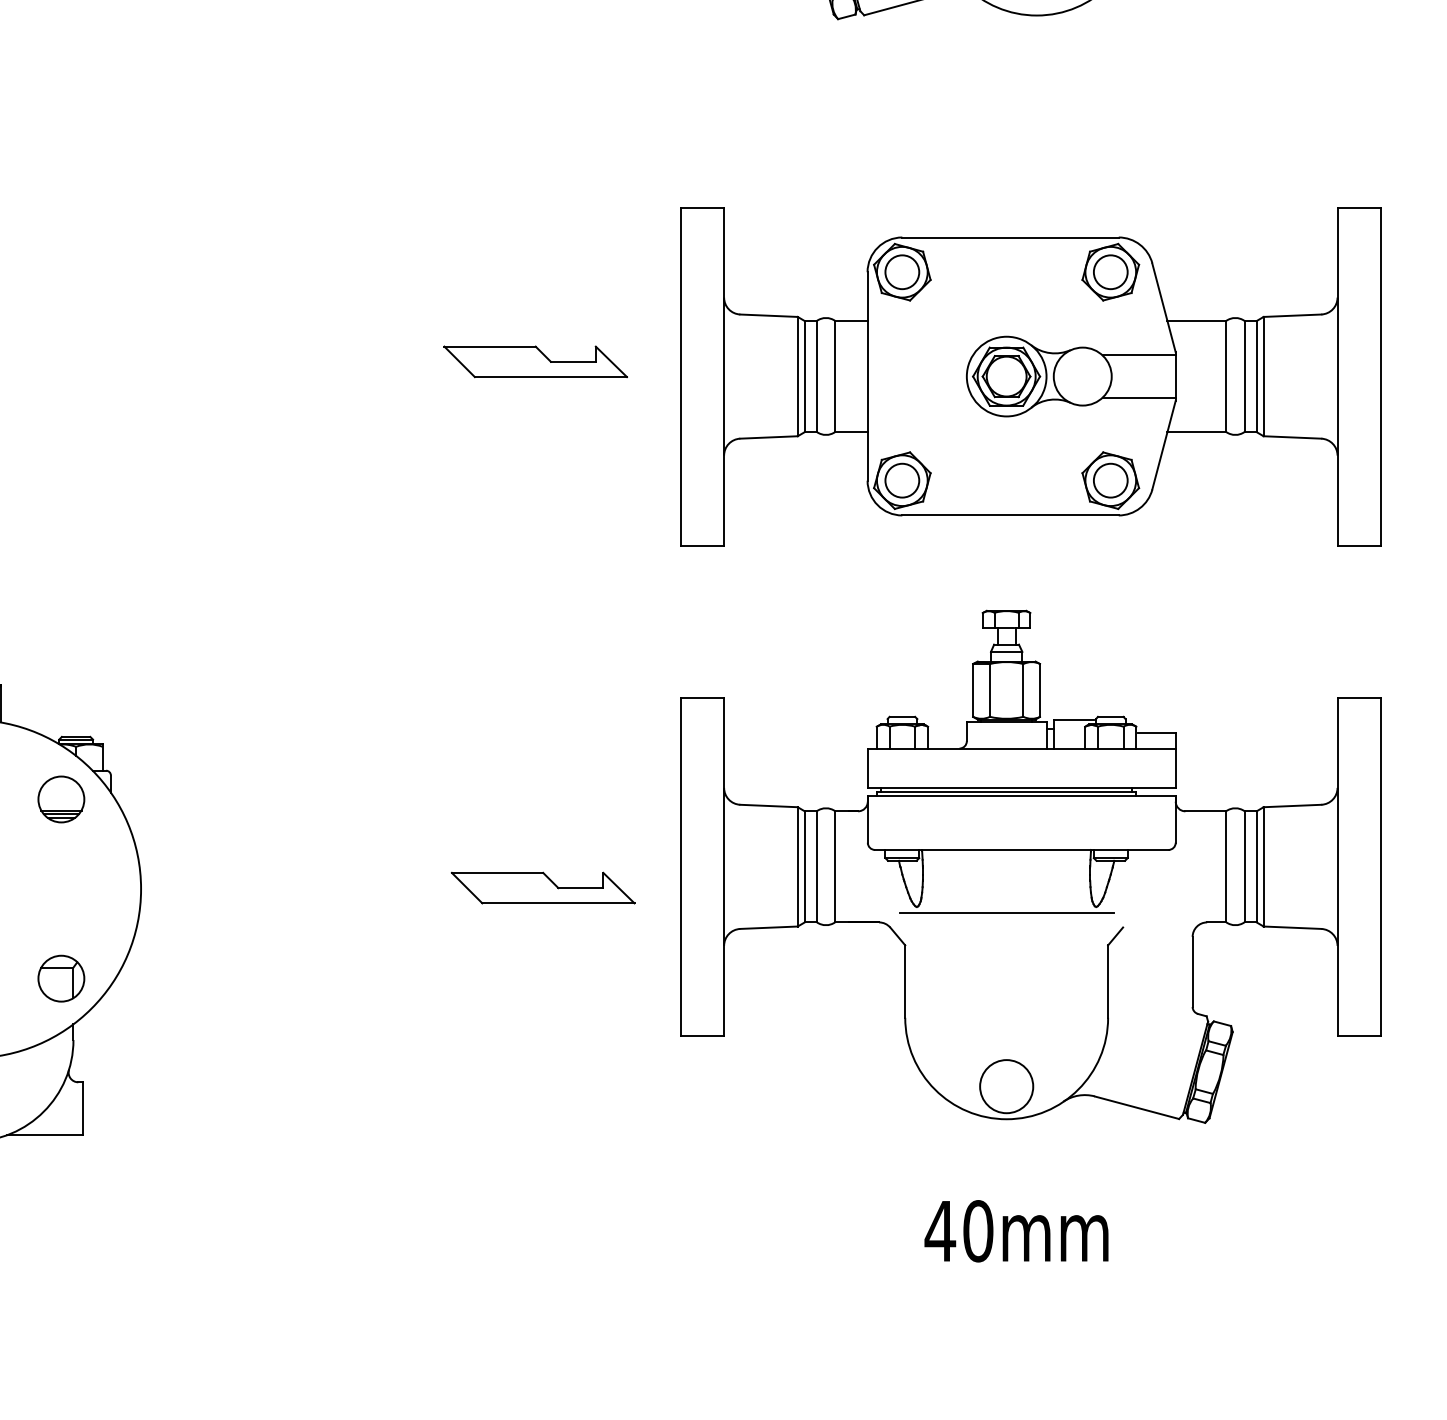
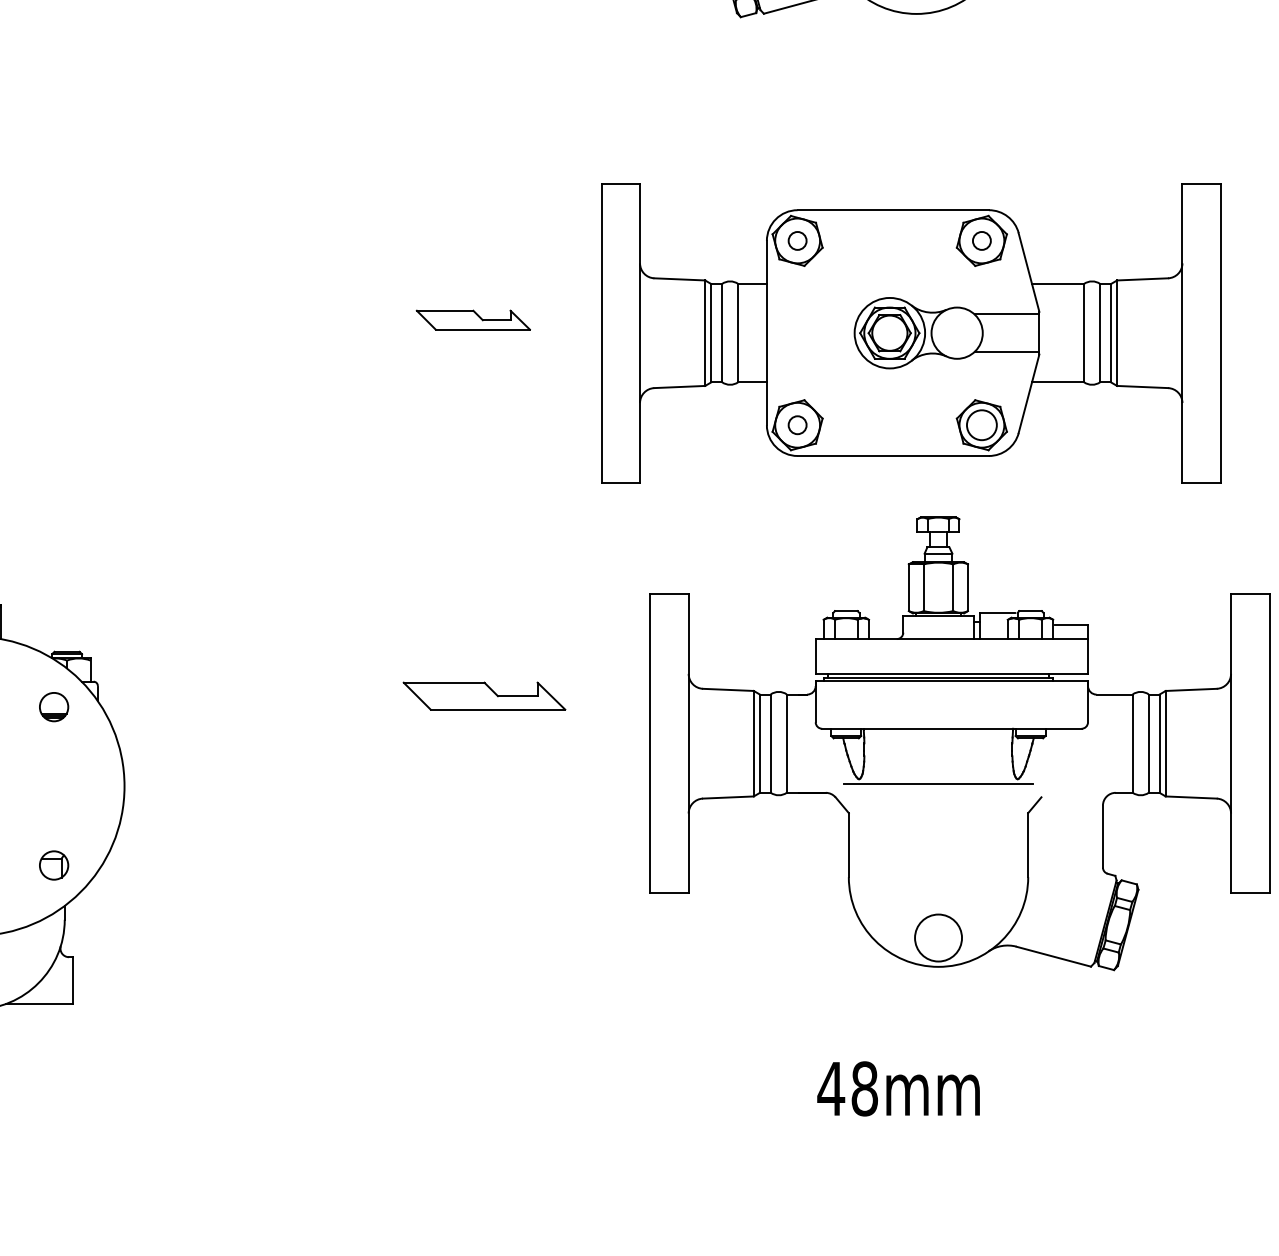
circle: (902, 272) -> (797, 241), size x0.6
circle: (1110, 272) -> (981, 241), size x0.6
part: (535, 361) -> (473, 319), size x0.7
circle: (902, 480) -> (797, 425), size x0.6
part: (61, 799) -> (54, 707), size x0.7
part: (1030, 866) -> (959, 743), moved
part: (542, 887) -> (483, 695), moved
part: (61, 978) -> (54, 865), size x0.7
text: (978, 1231) -> (864, 1089), 40mm -> 48mm

